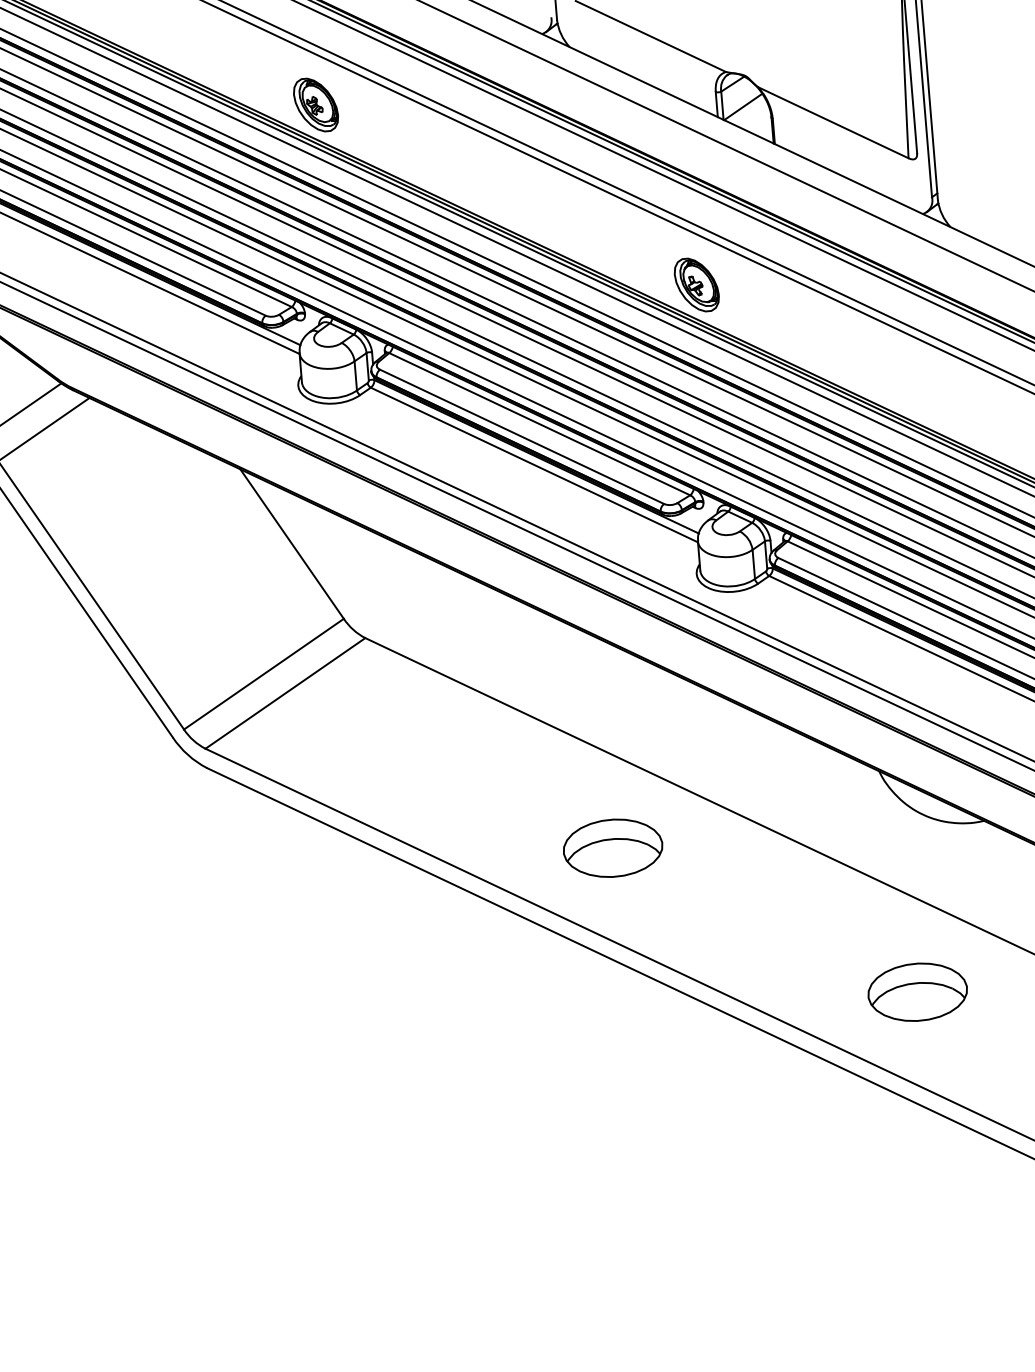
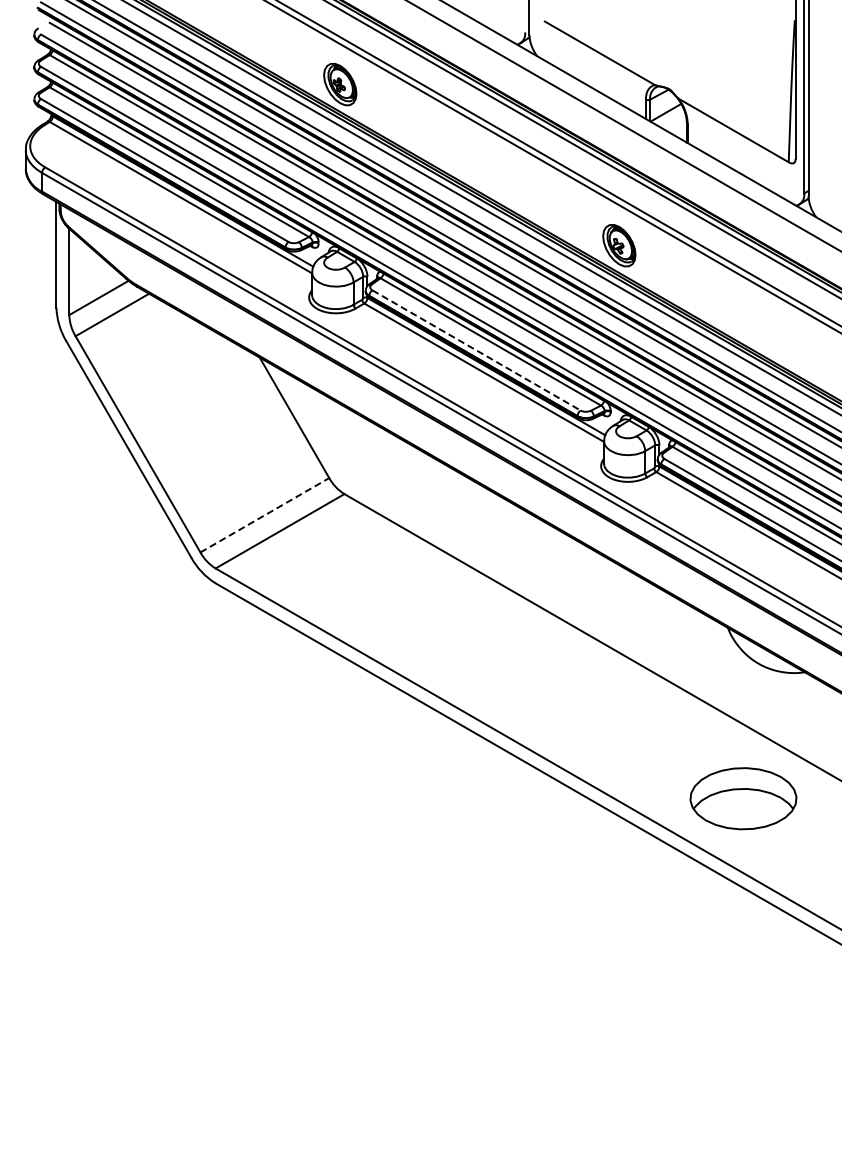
line: (521, 436) -> (476, 350), solid -> dashed
line: (264, 674) -> (265, 515), solid -> dashed
part: (612, 847) -> (519, 669), removed
part: (917, 991) -> (743, 798), size x1.4

